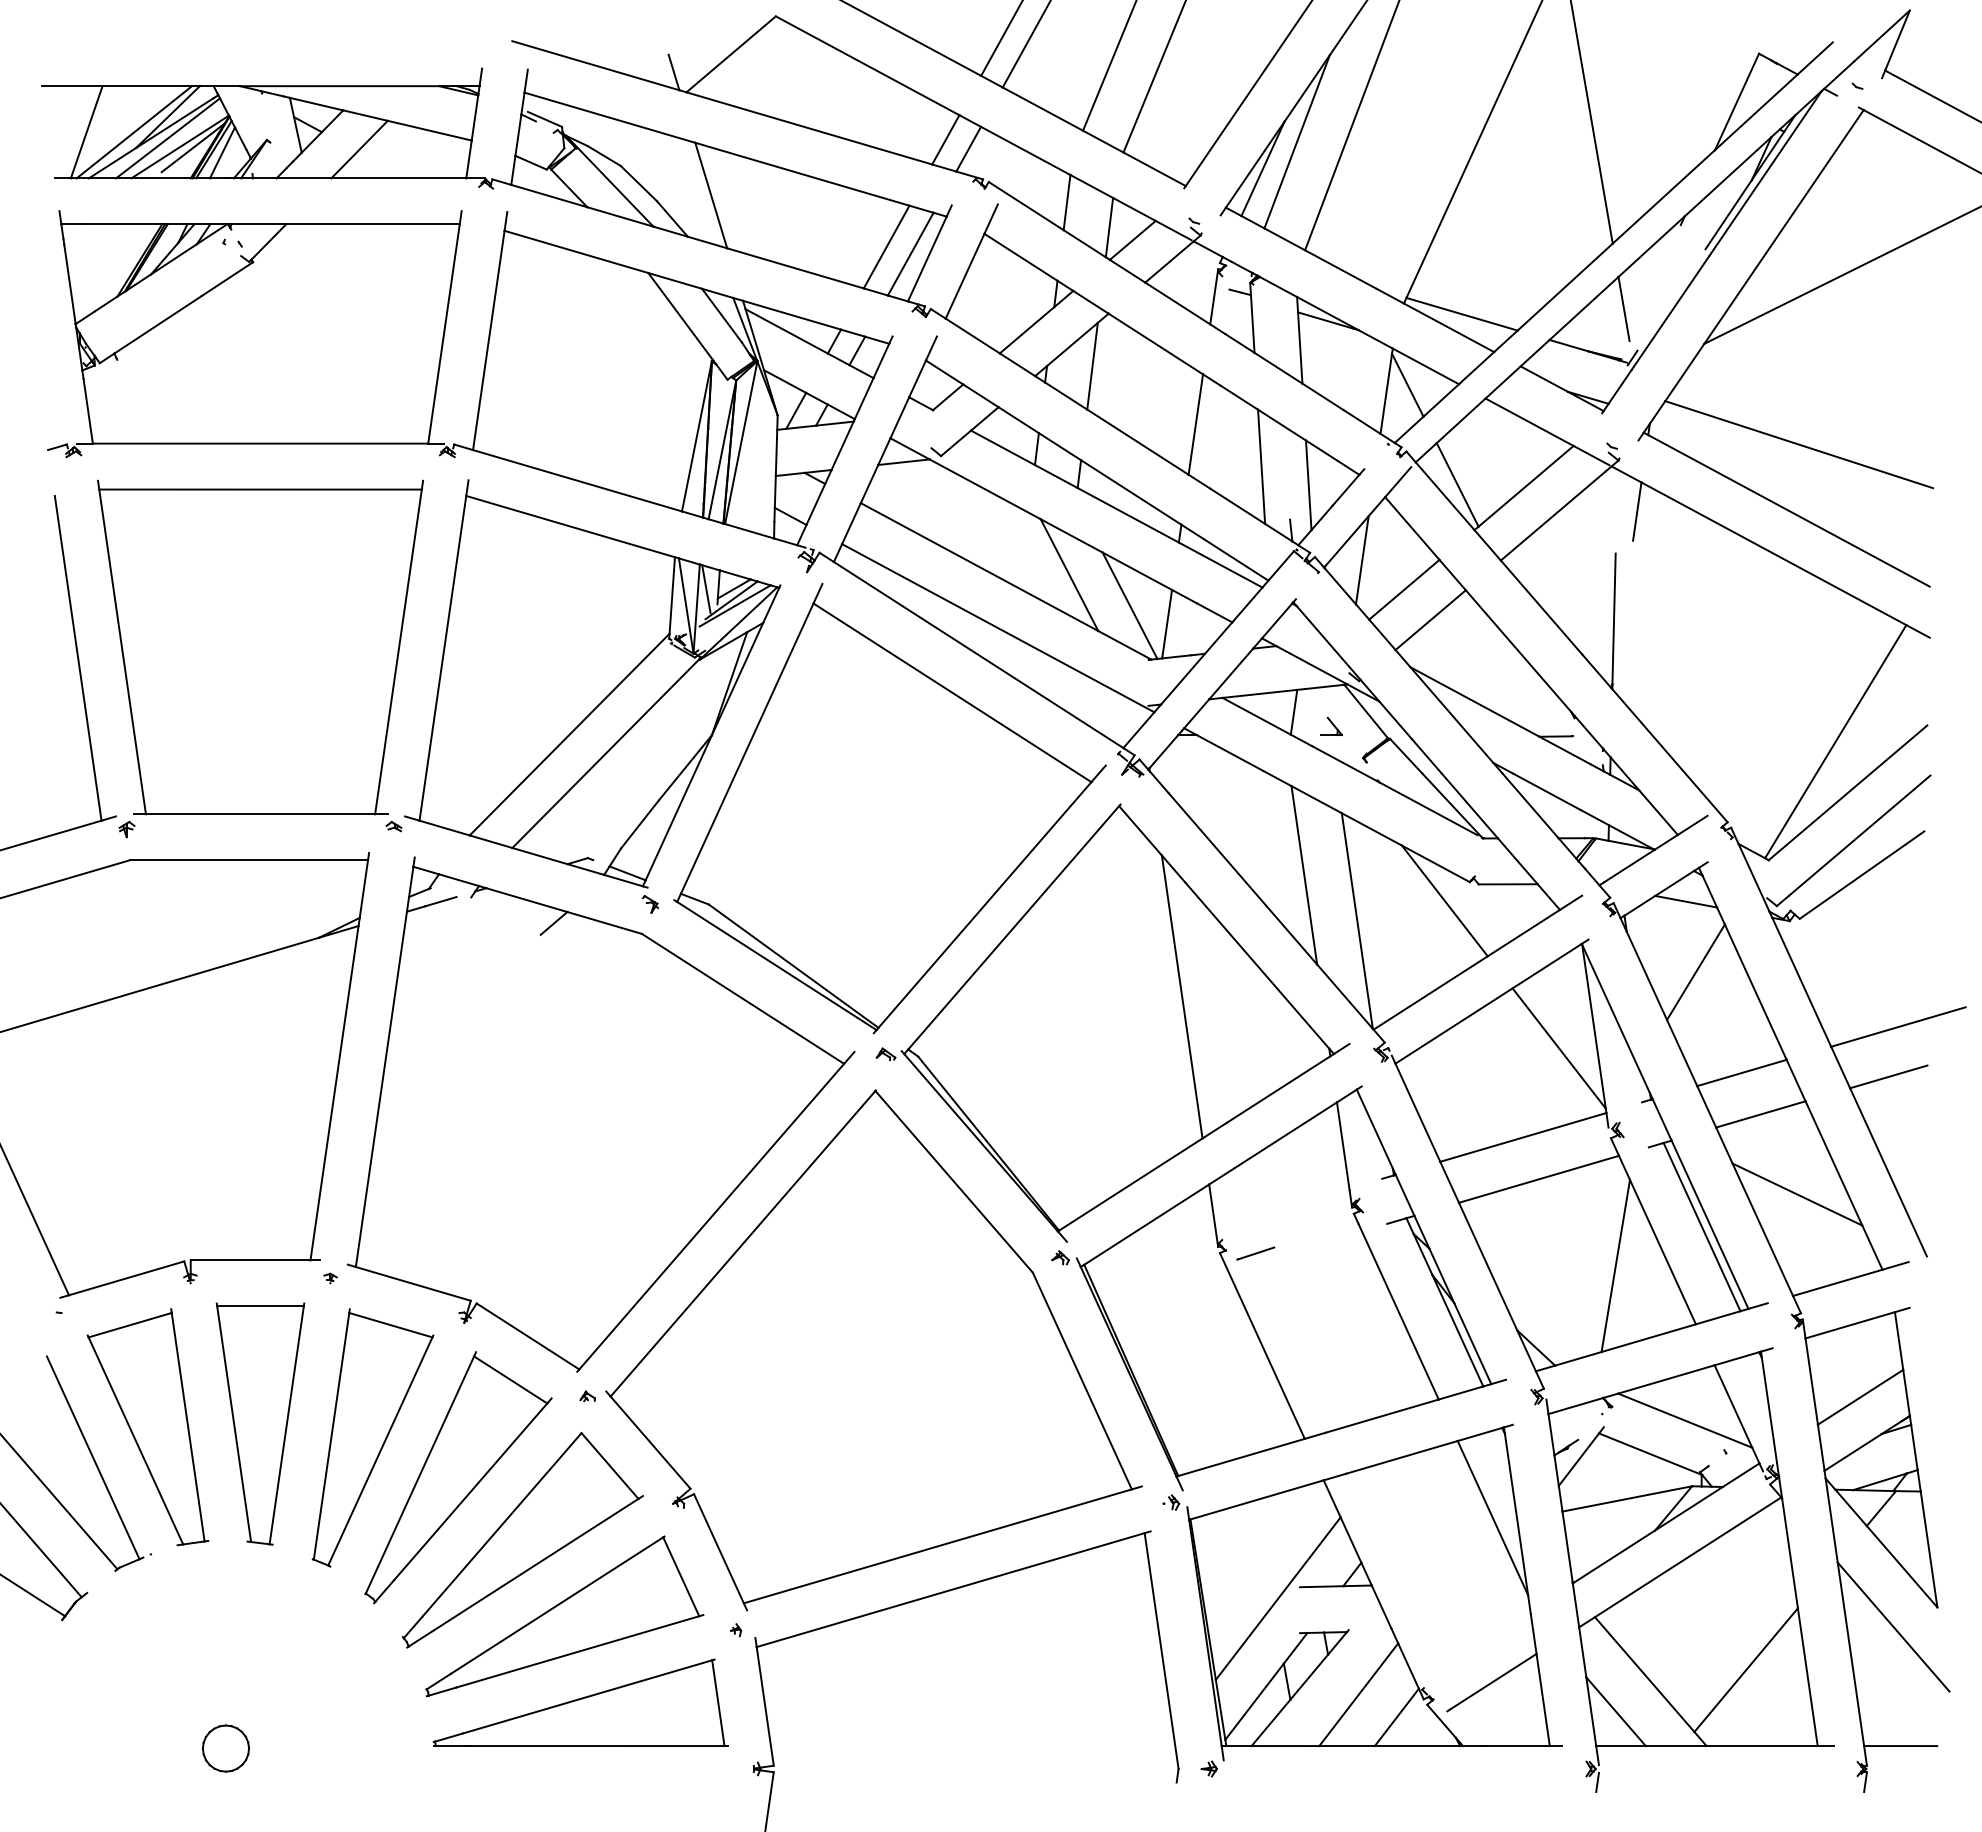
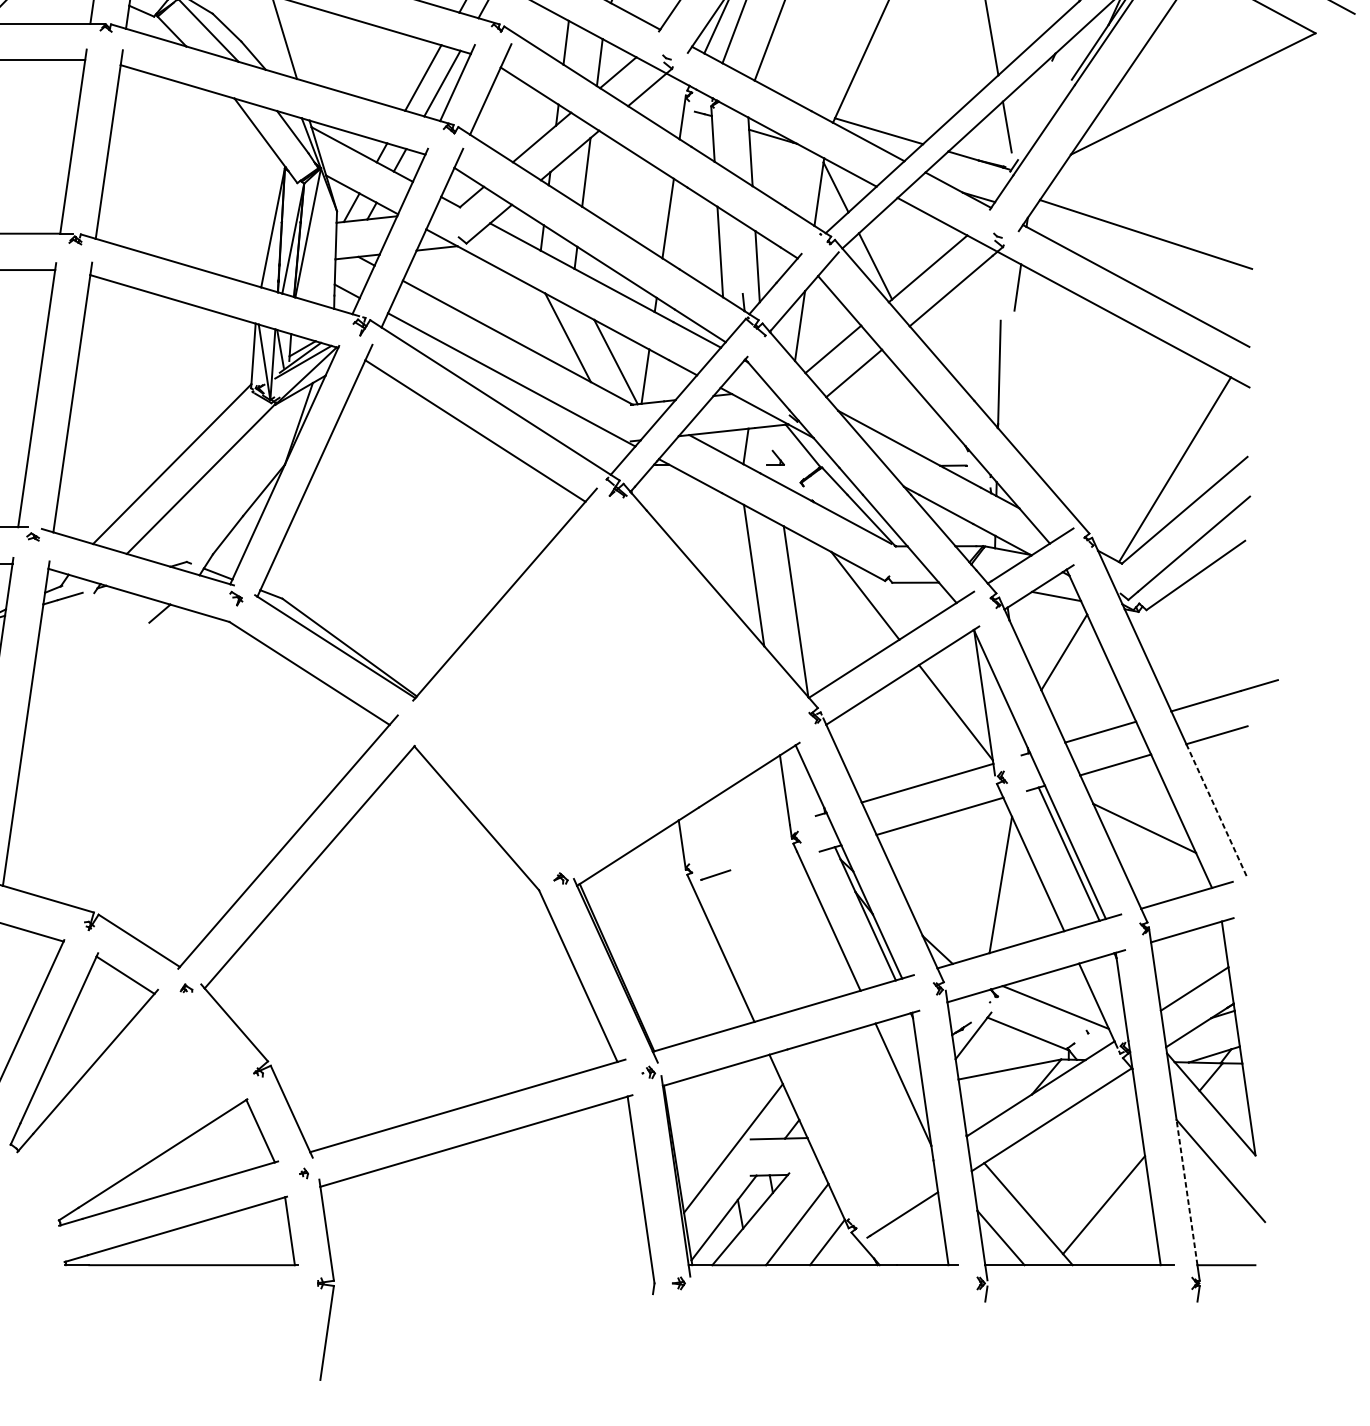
part: (1112, 1022) -> (602, 692), removed
line: (1888, 1172) -> (1216, 810), solid -> dashed
part: (522, 1540) -> (134, 1102), removed
line: (1850, 1654) -> (1186, 1192), solid -> dashed

